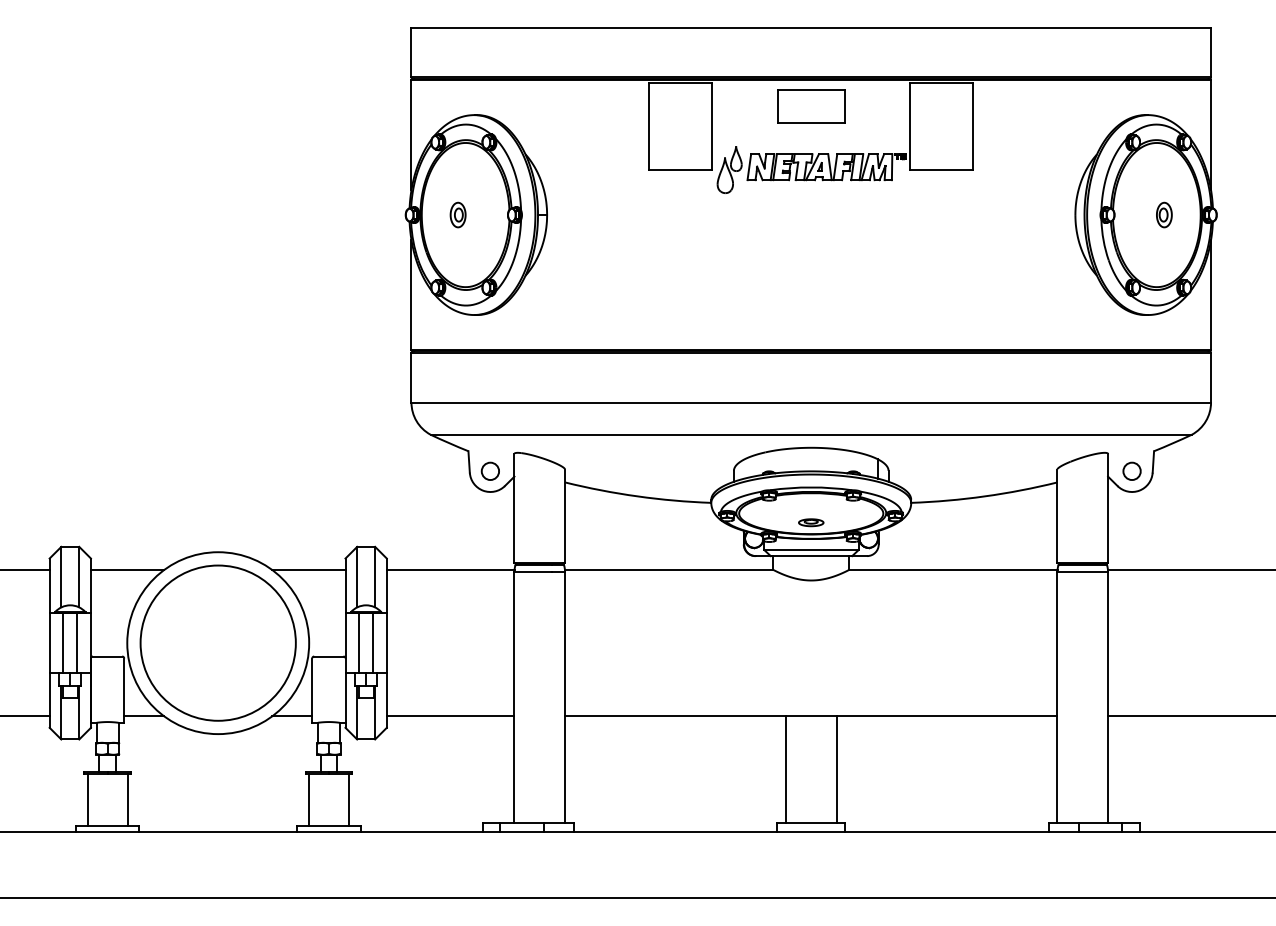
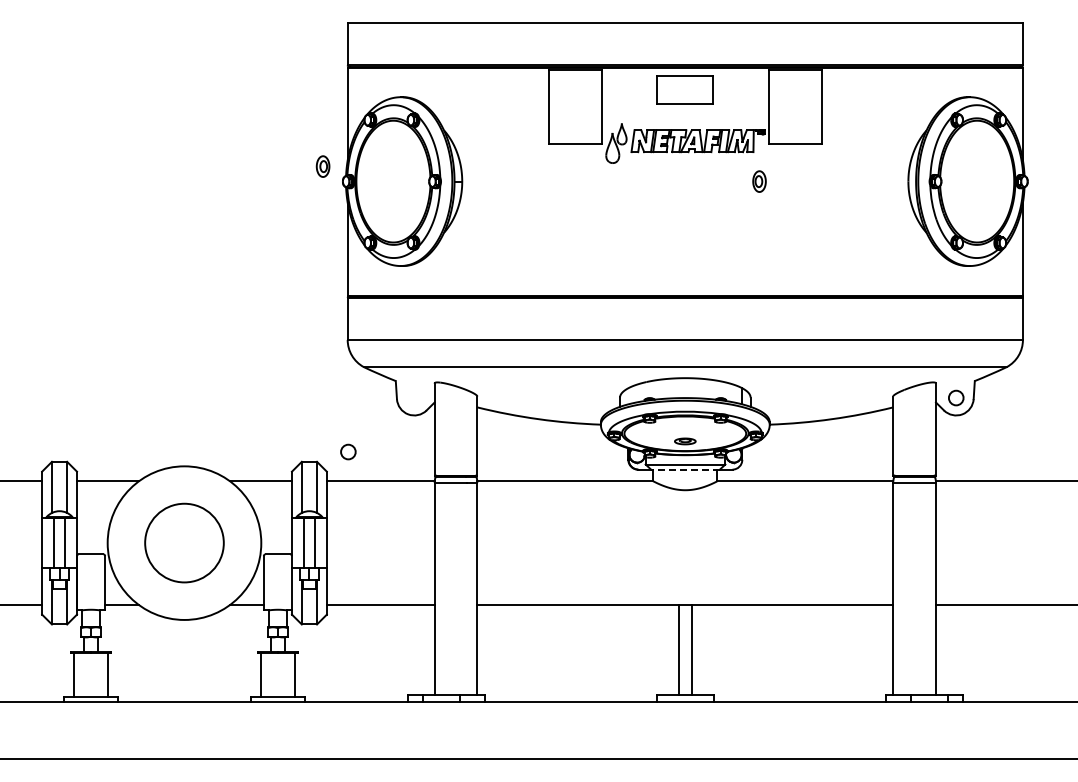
part: (457, 214) -> (322, 166), moved
part: (1164, 214) -> (759, 181), moved
circle: (490, 470) -> (348, 451), moved
line: (811, 555) -> (685, 469), solid -> dashed
circle: (218, 642) -> (184, 542), size x0.6
line: (785, 770) -> (691, 650), moved
line: (836, 770) -> (678, 650), moved

